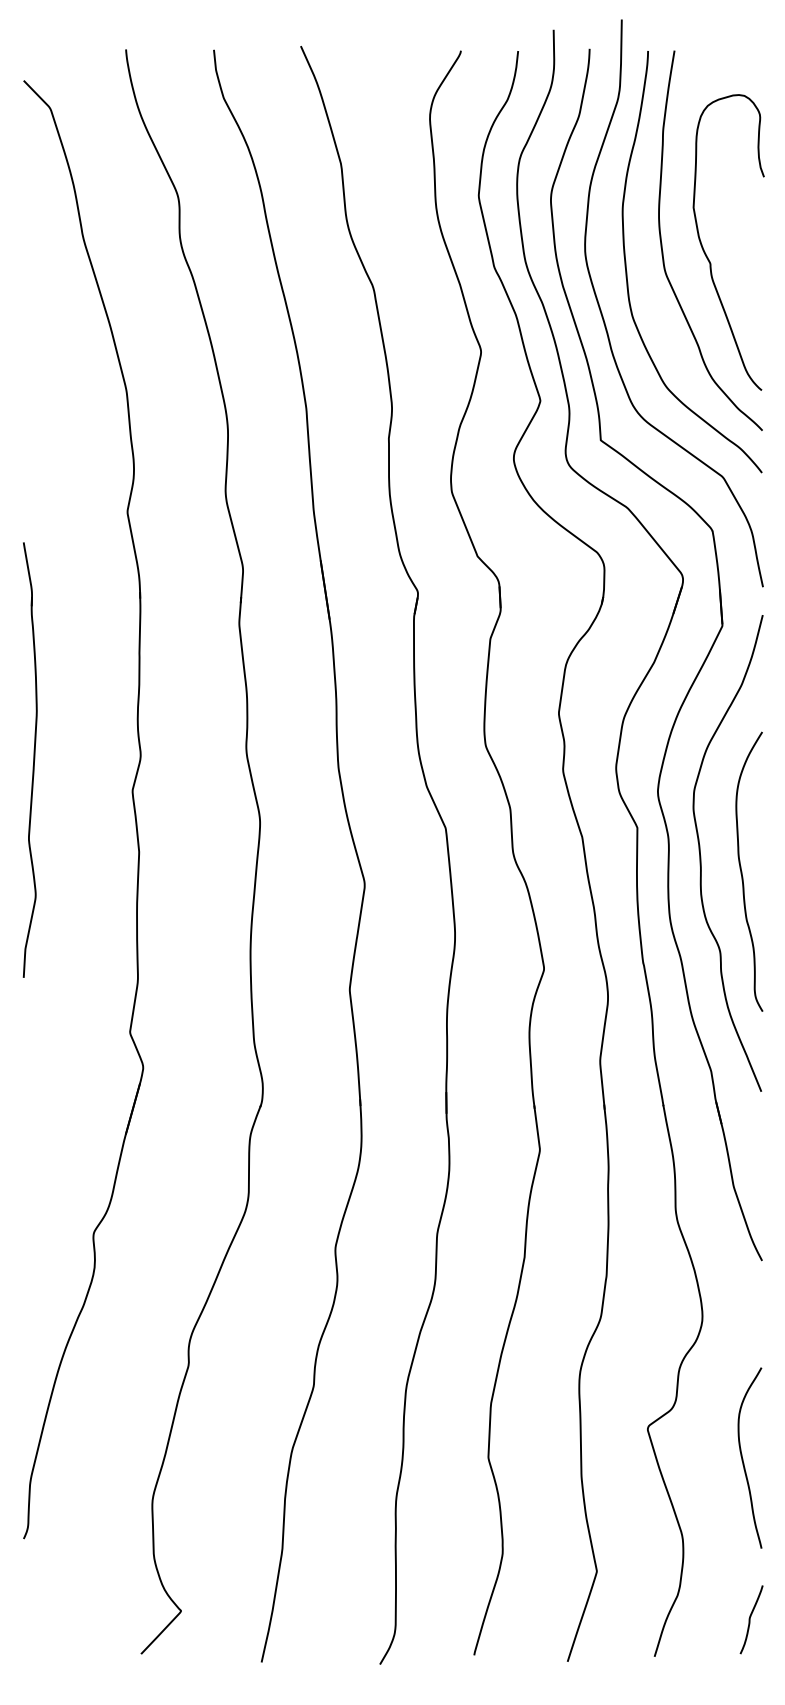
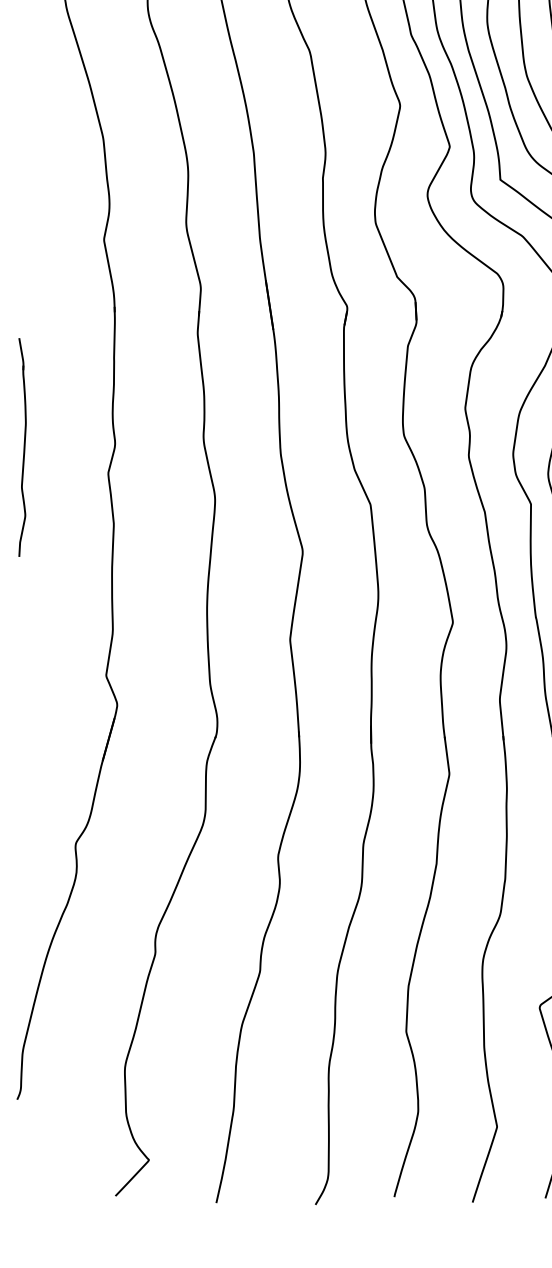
part: (29, 759) -> (22, 447), size x0.6

